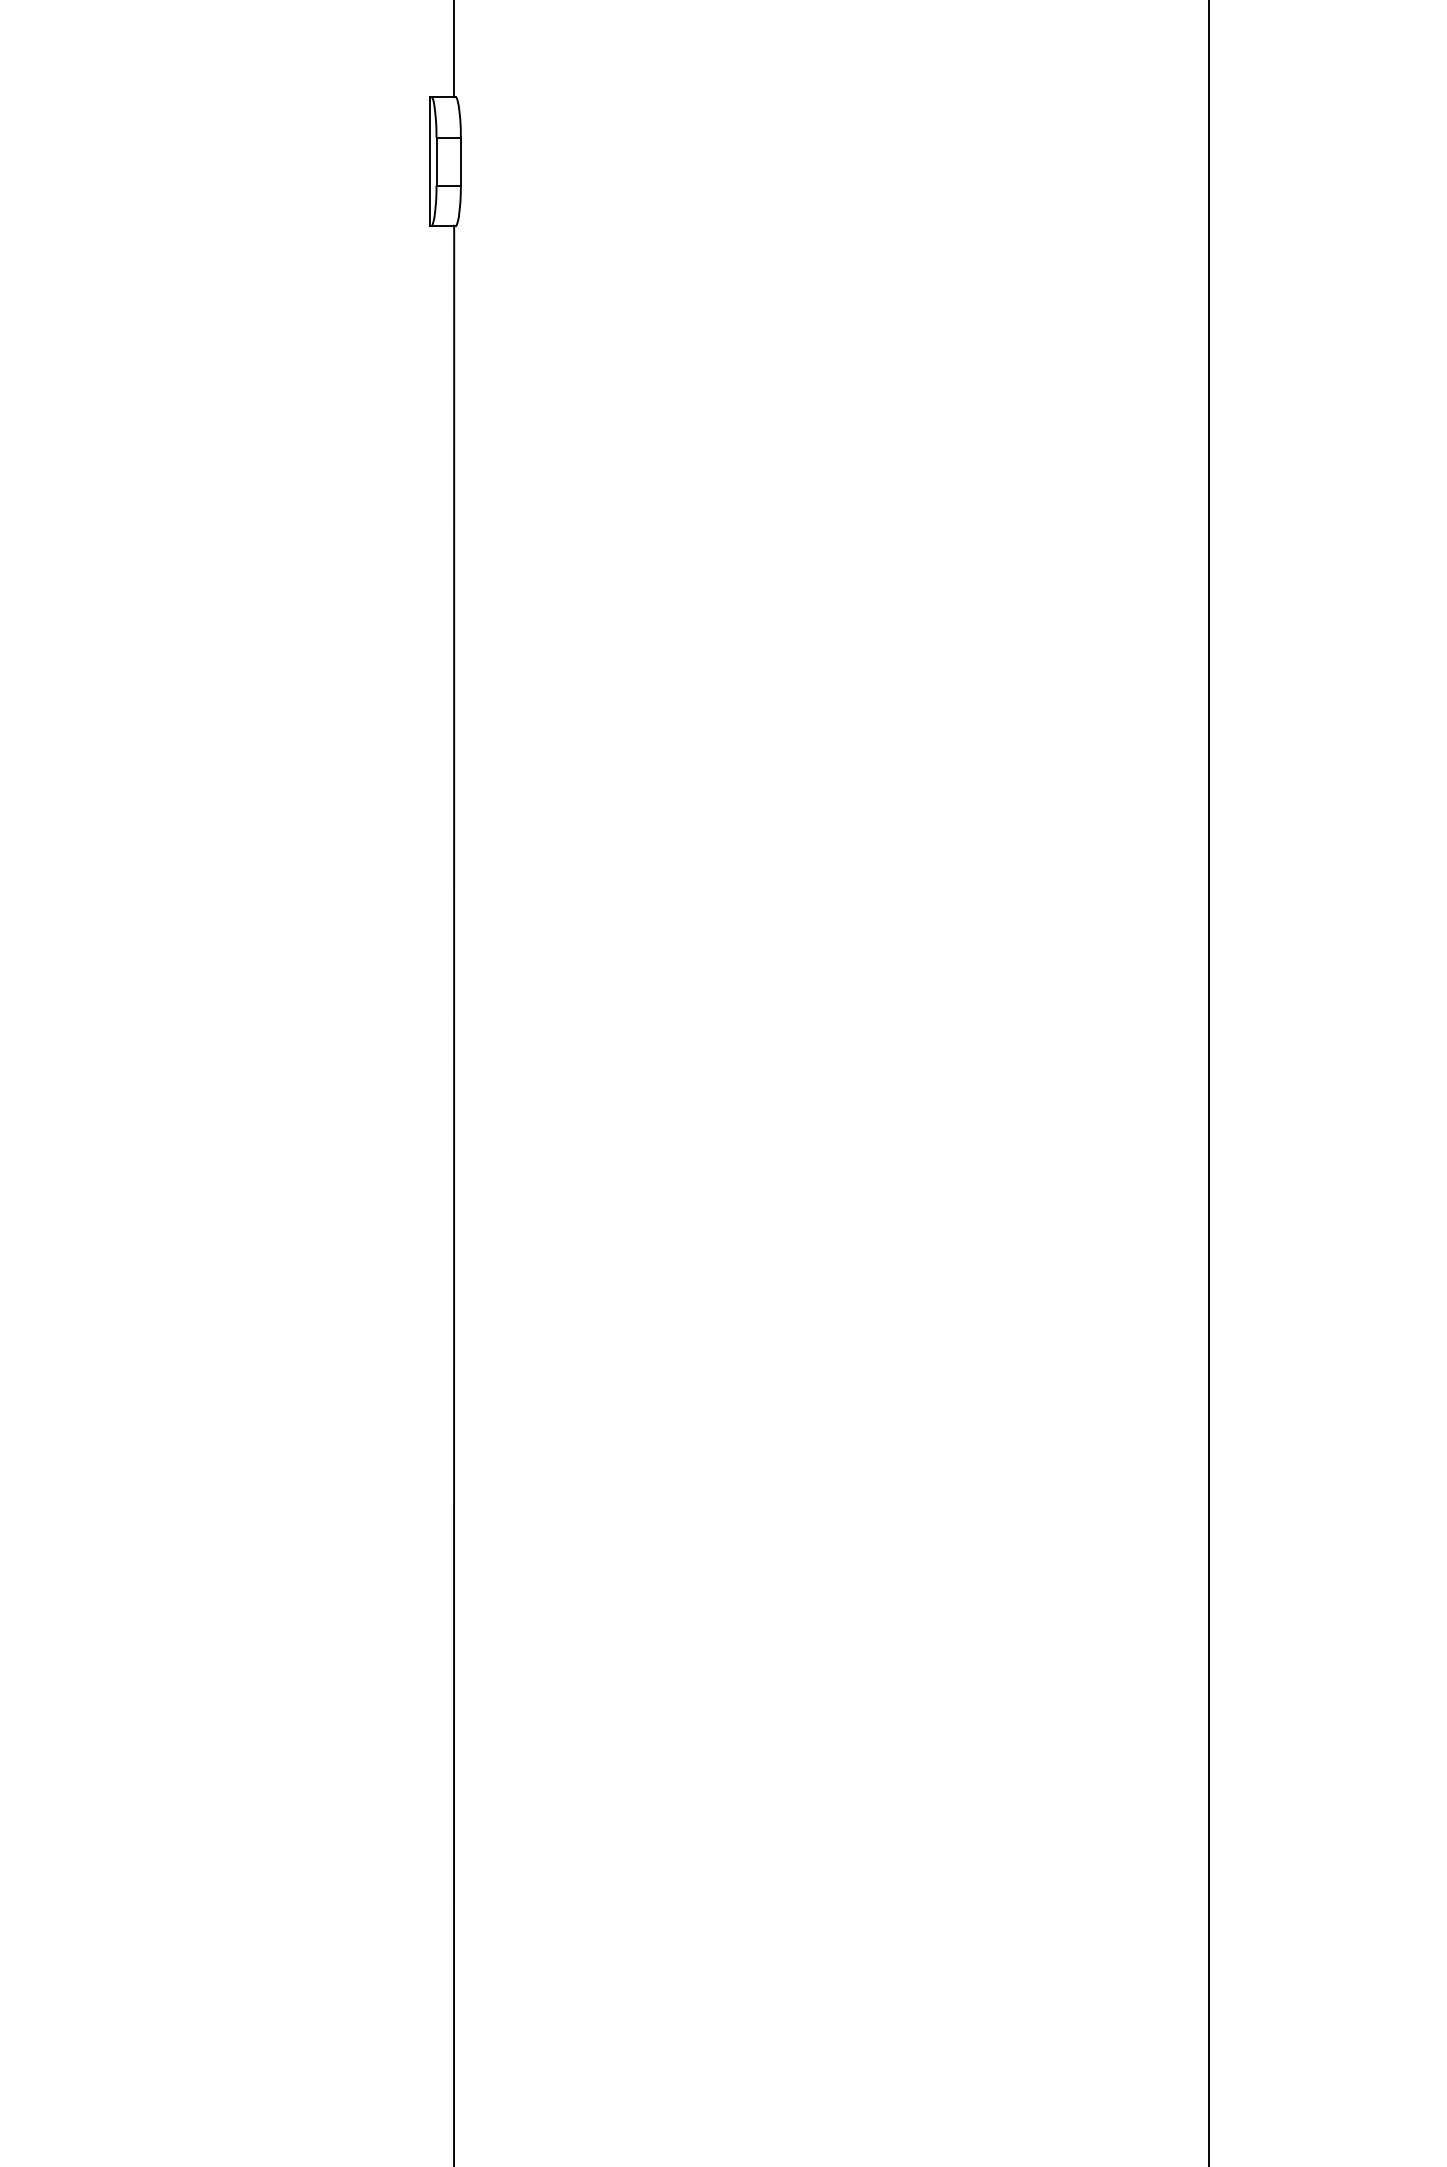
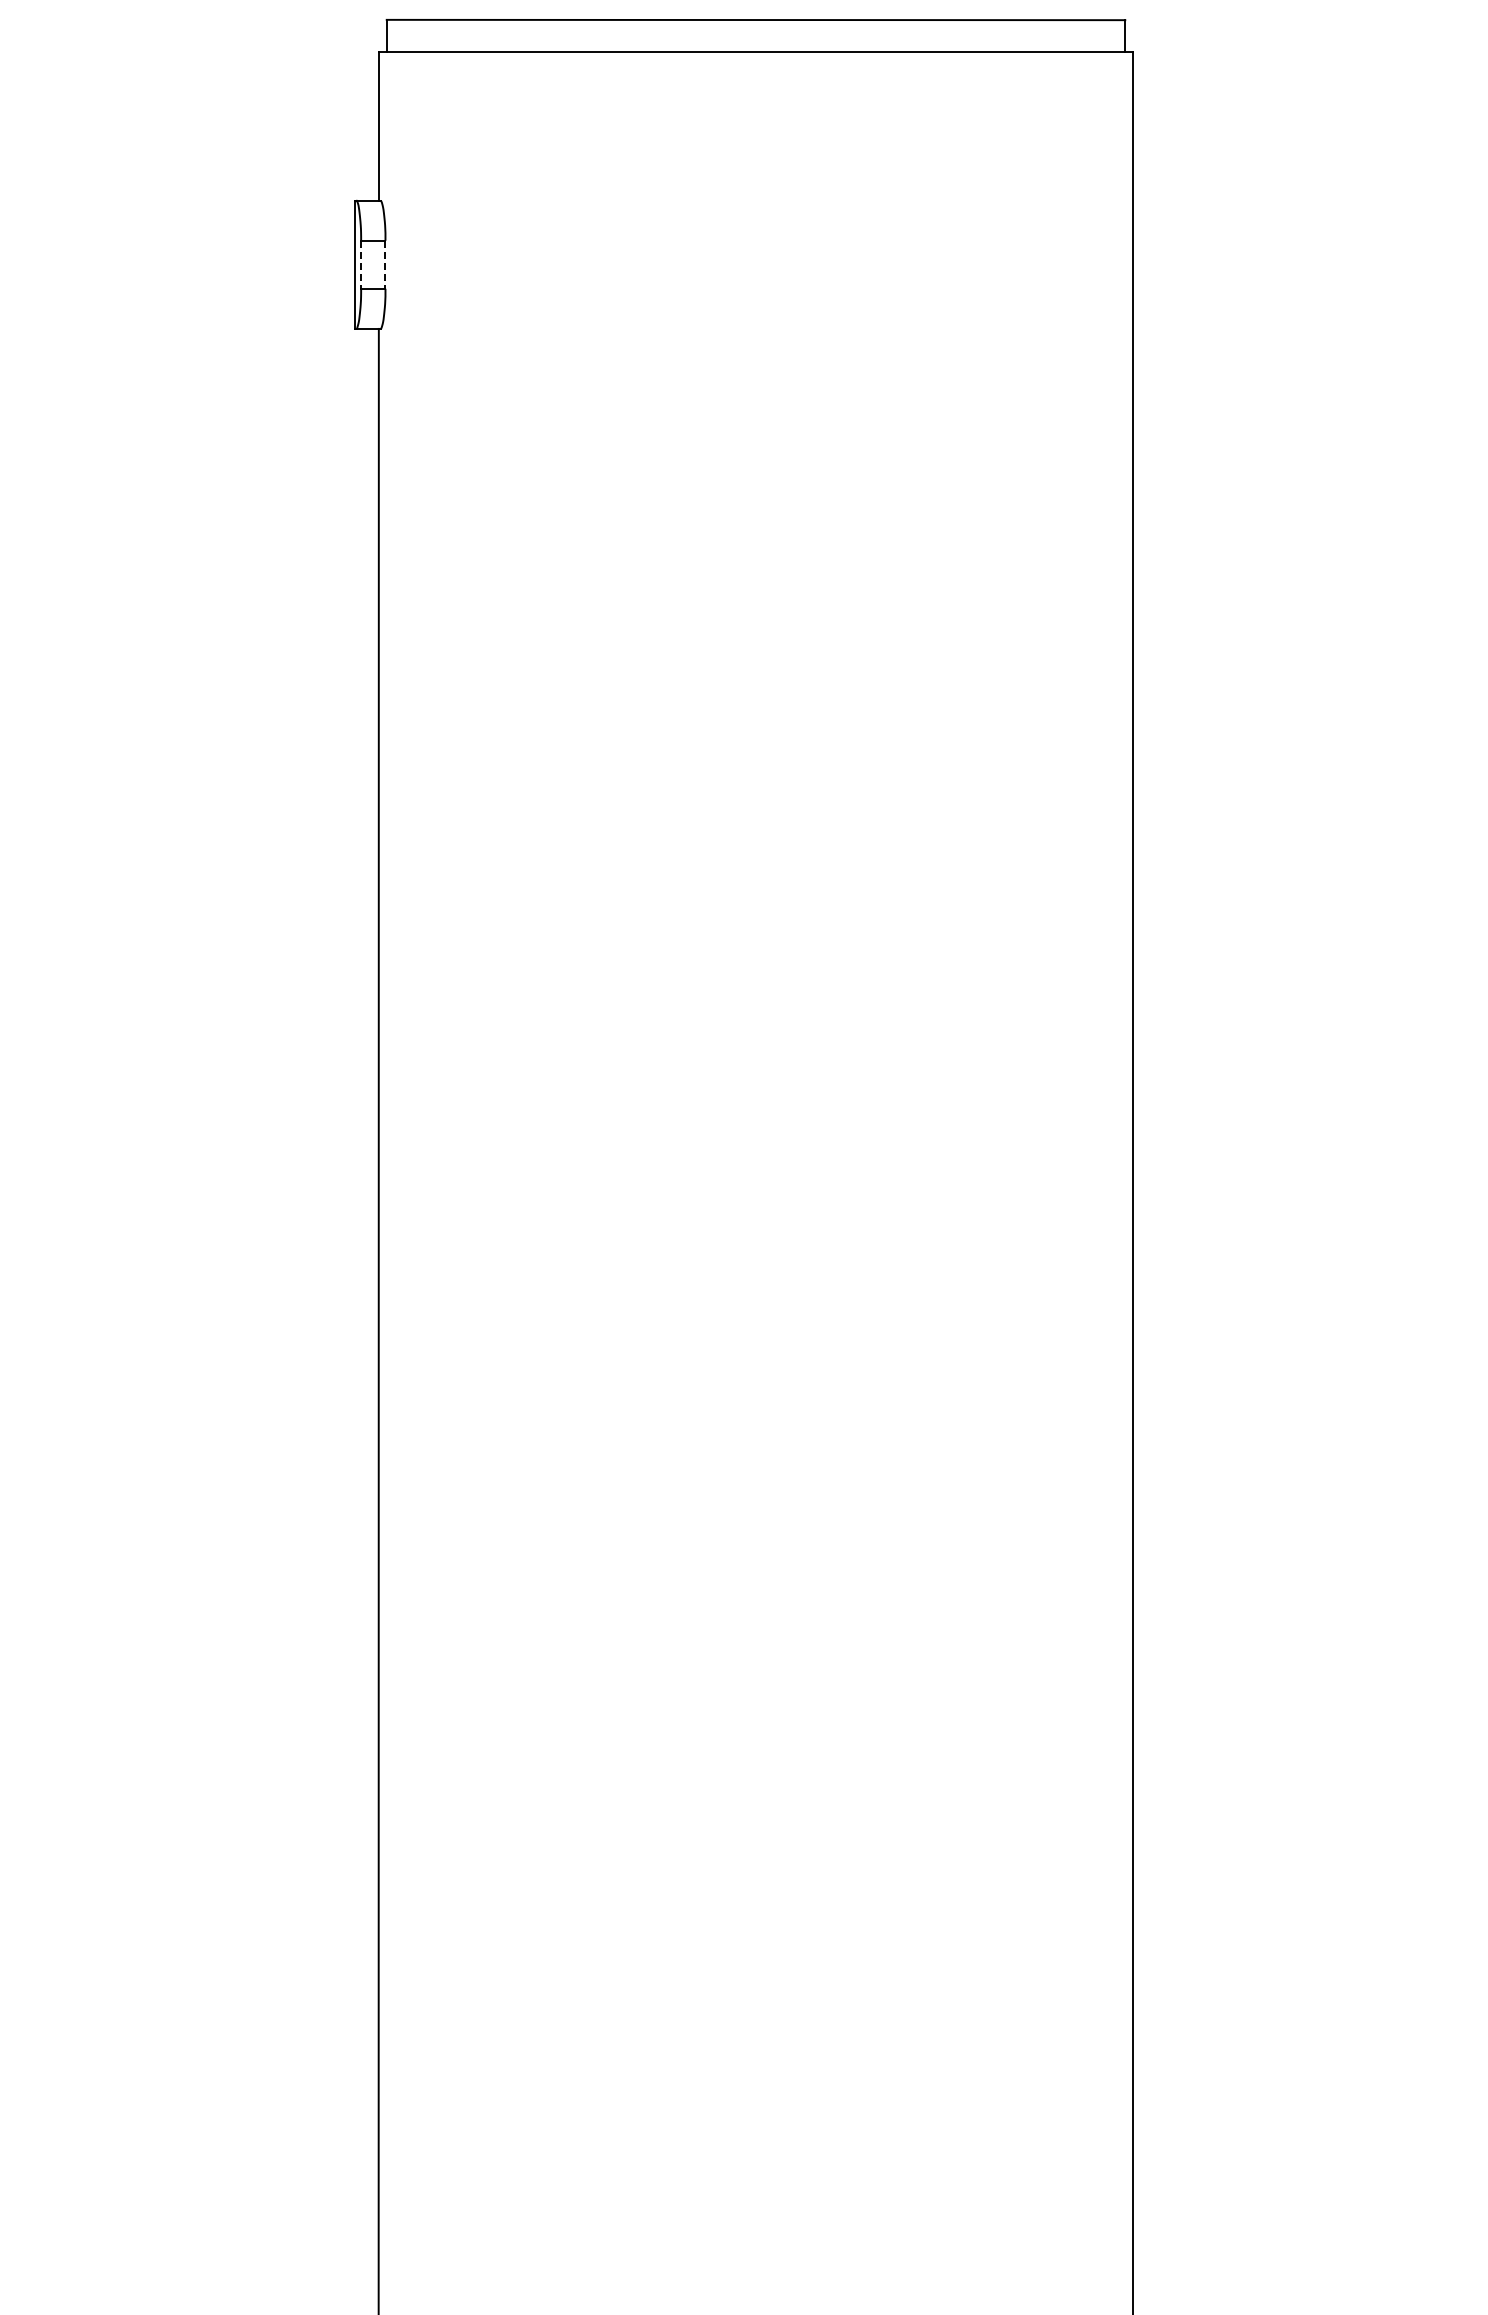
line: (436, 162) -> (361, 265), solid -> dashed
line: (460, 162) -> (385, 265), solid -> dashed

